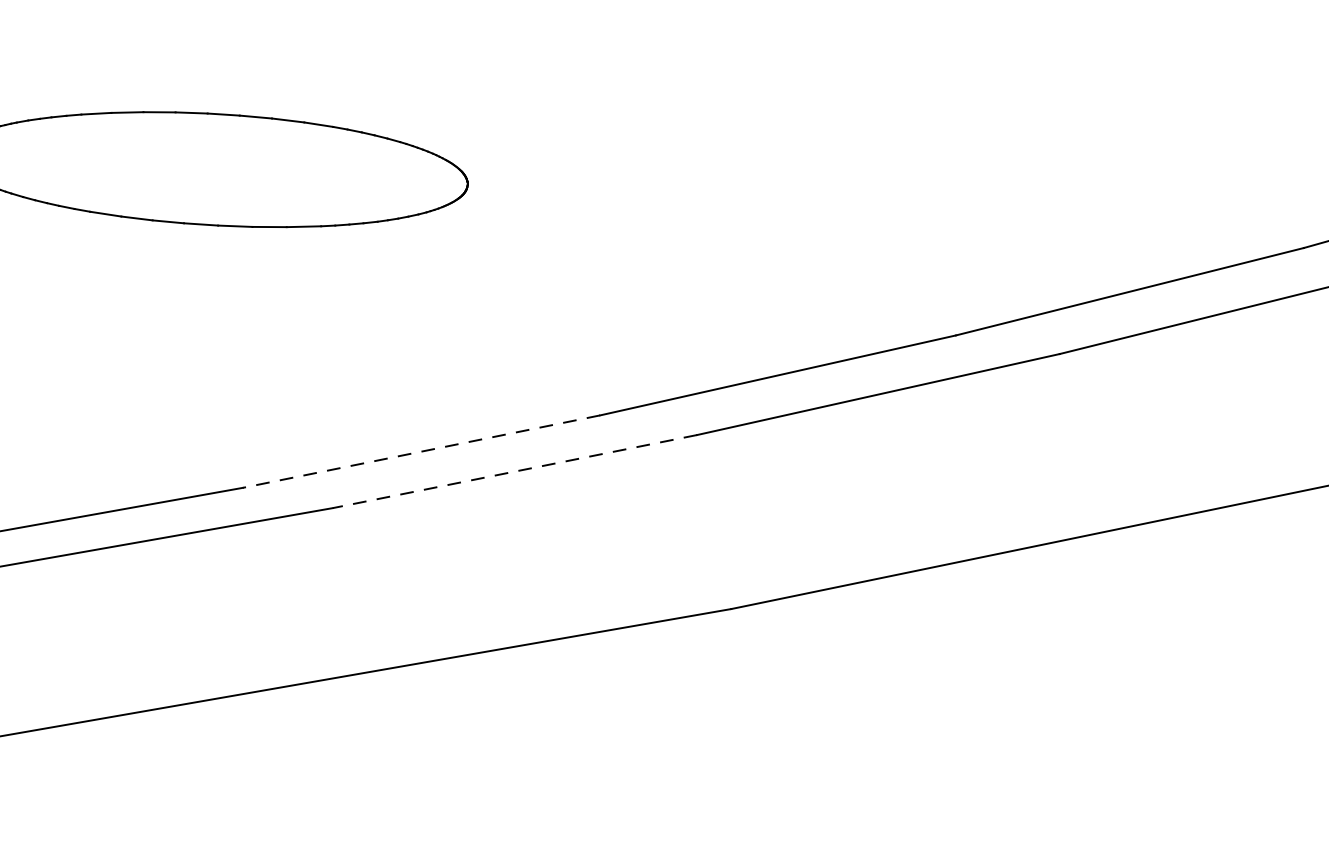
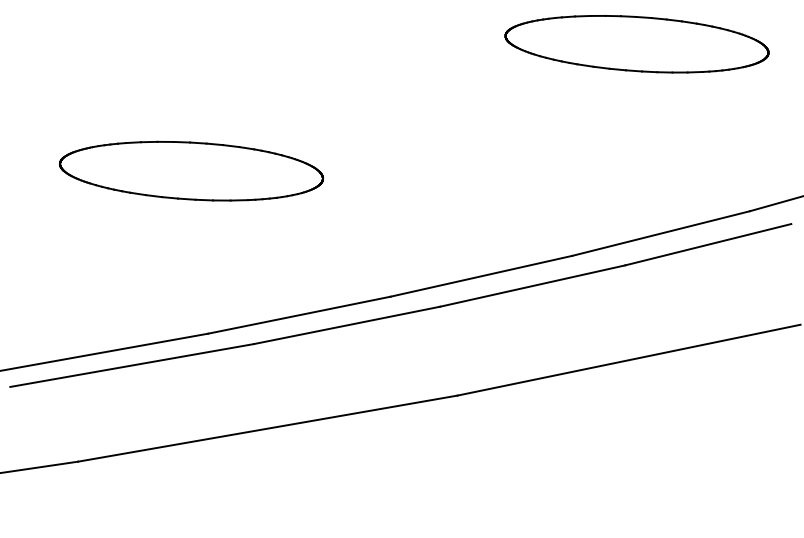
line: (419, 452) -> (298, 315), dashed -> solid
line: (515, 471) -> (347, 325), dashed -> solid

